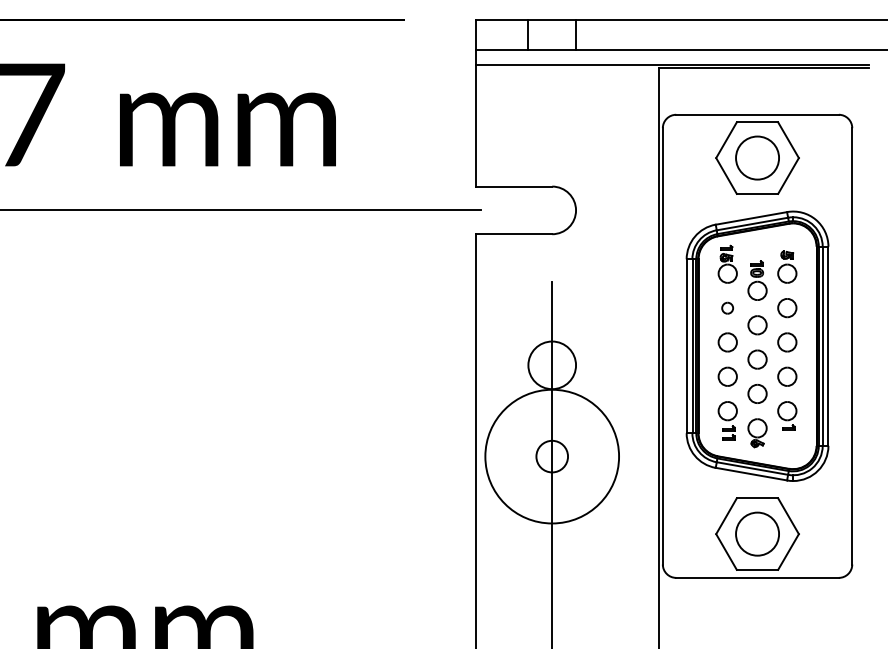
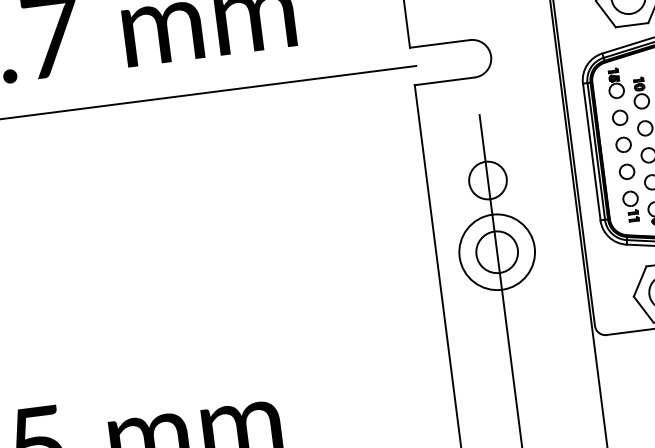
part: (727, 308) -> (620, 118), size x1.67
circle: (551, 456) -> (496, 252), size x0.71
circle: (551, 456) -> (496, 252), size x1.67

